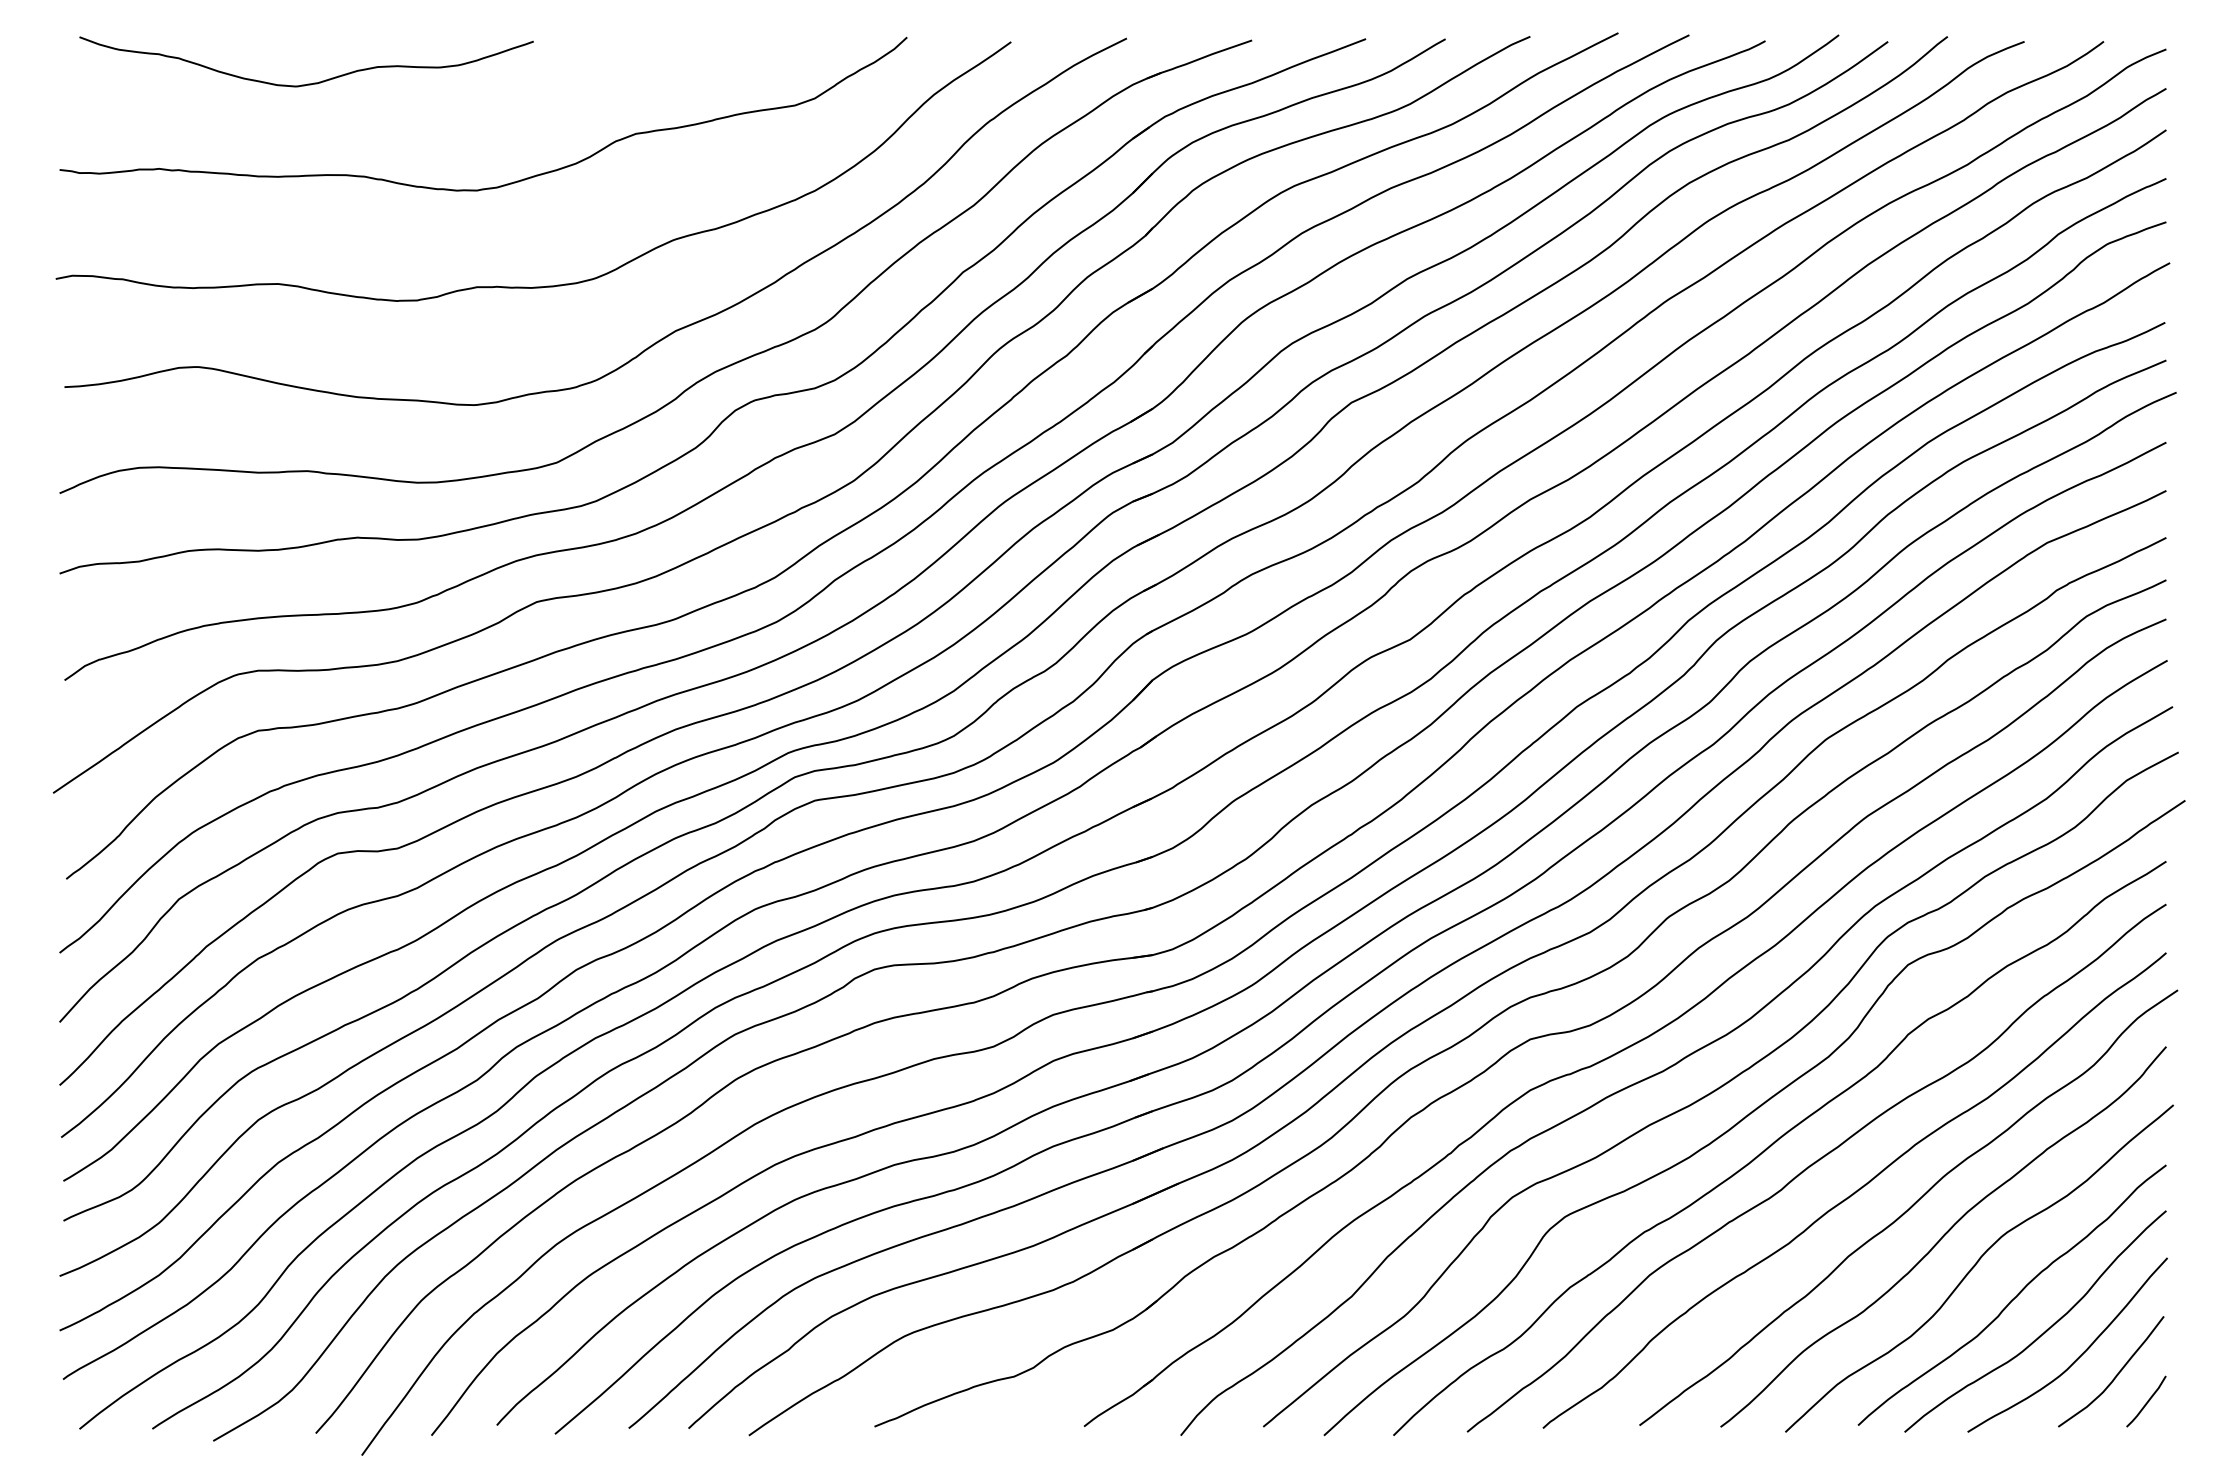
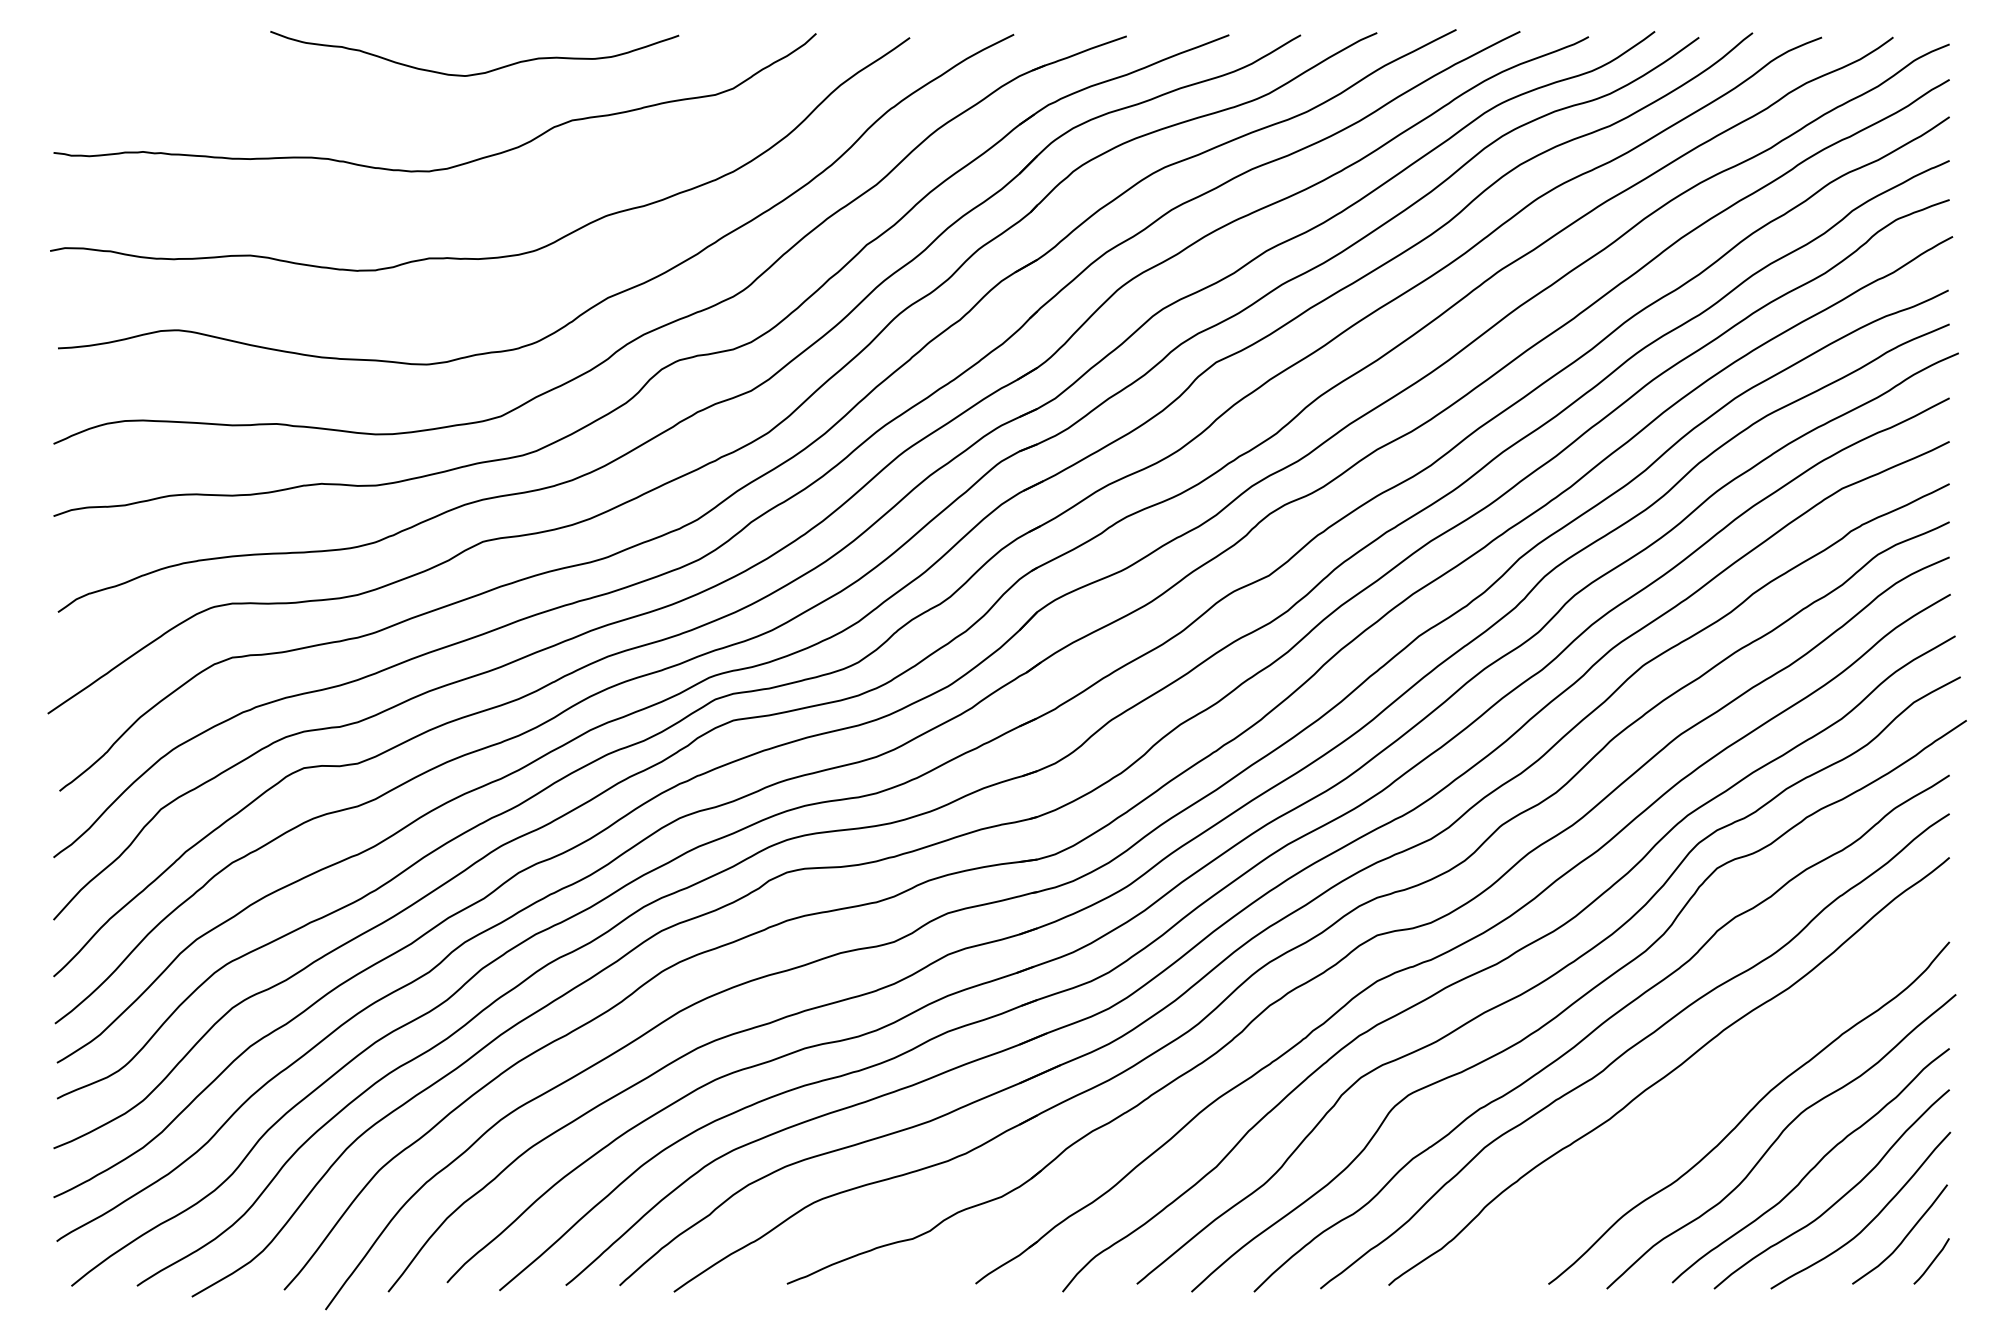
curve: (307, 83) -> (475, 73), moved
curve: (1909, 1207) -> (1718, 1086), removed

